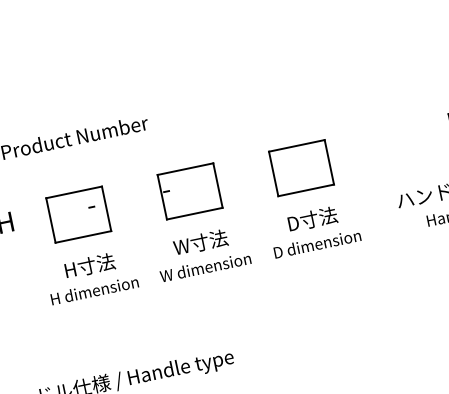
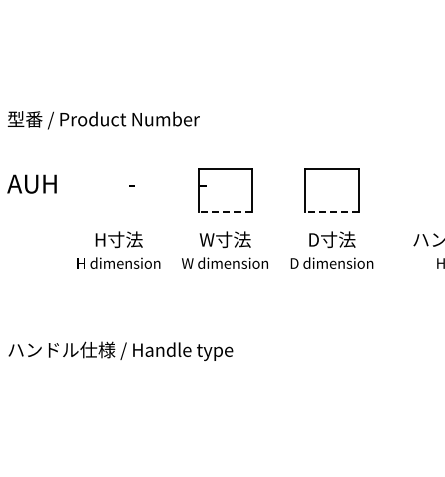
line: (305, 191) -> (331, 212), solid -> dashed
part: (78, 214) -> (118, 190), removed
line: (195, 214) -> (225, 212), solid -> dashed

